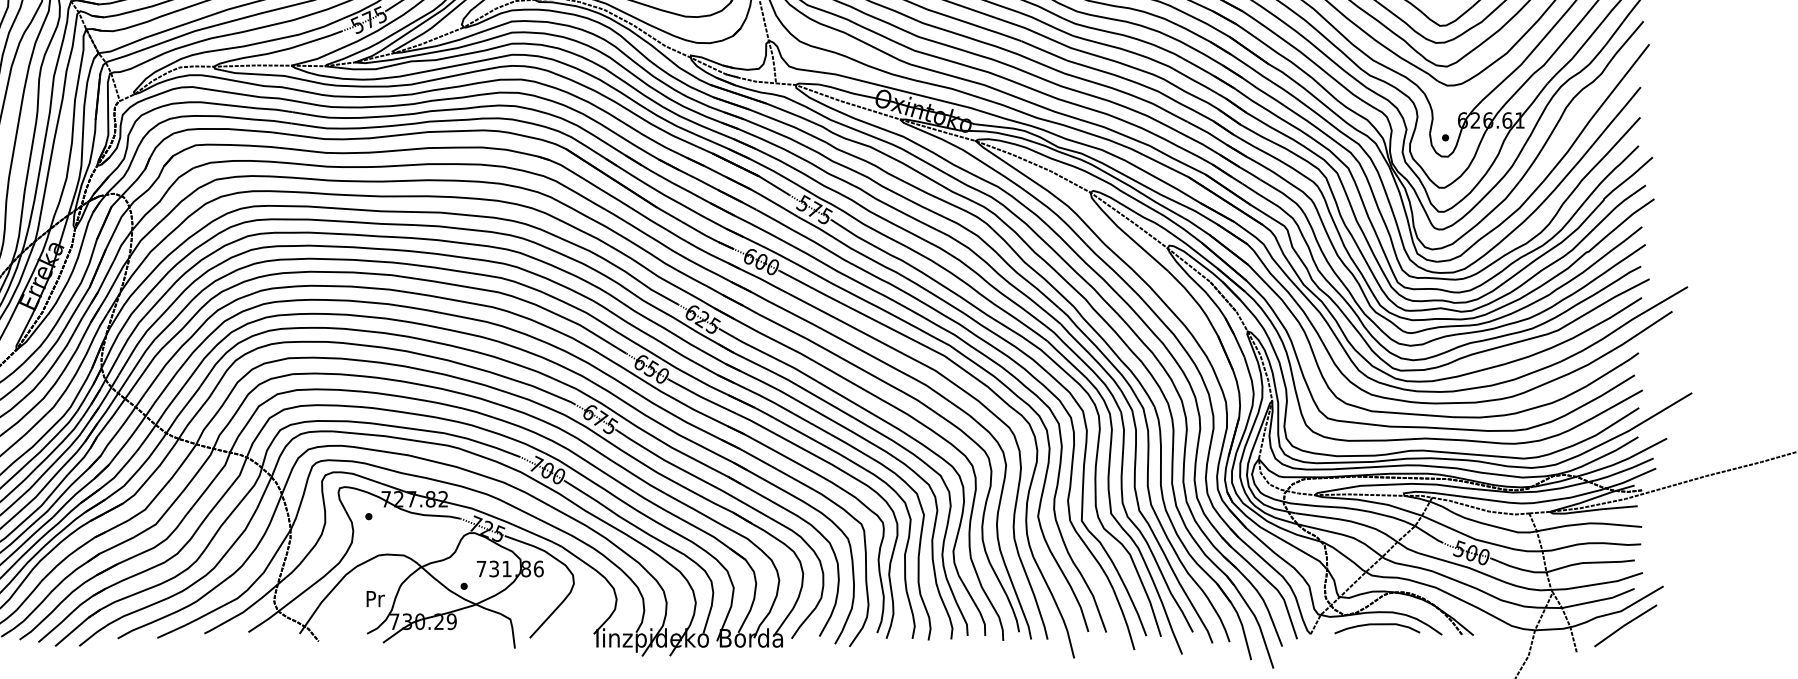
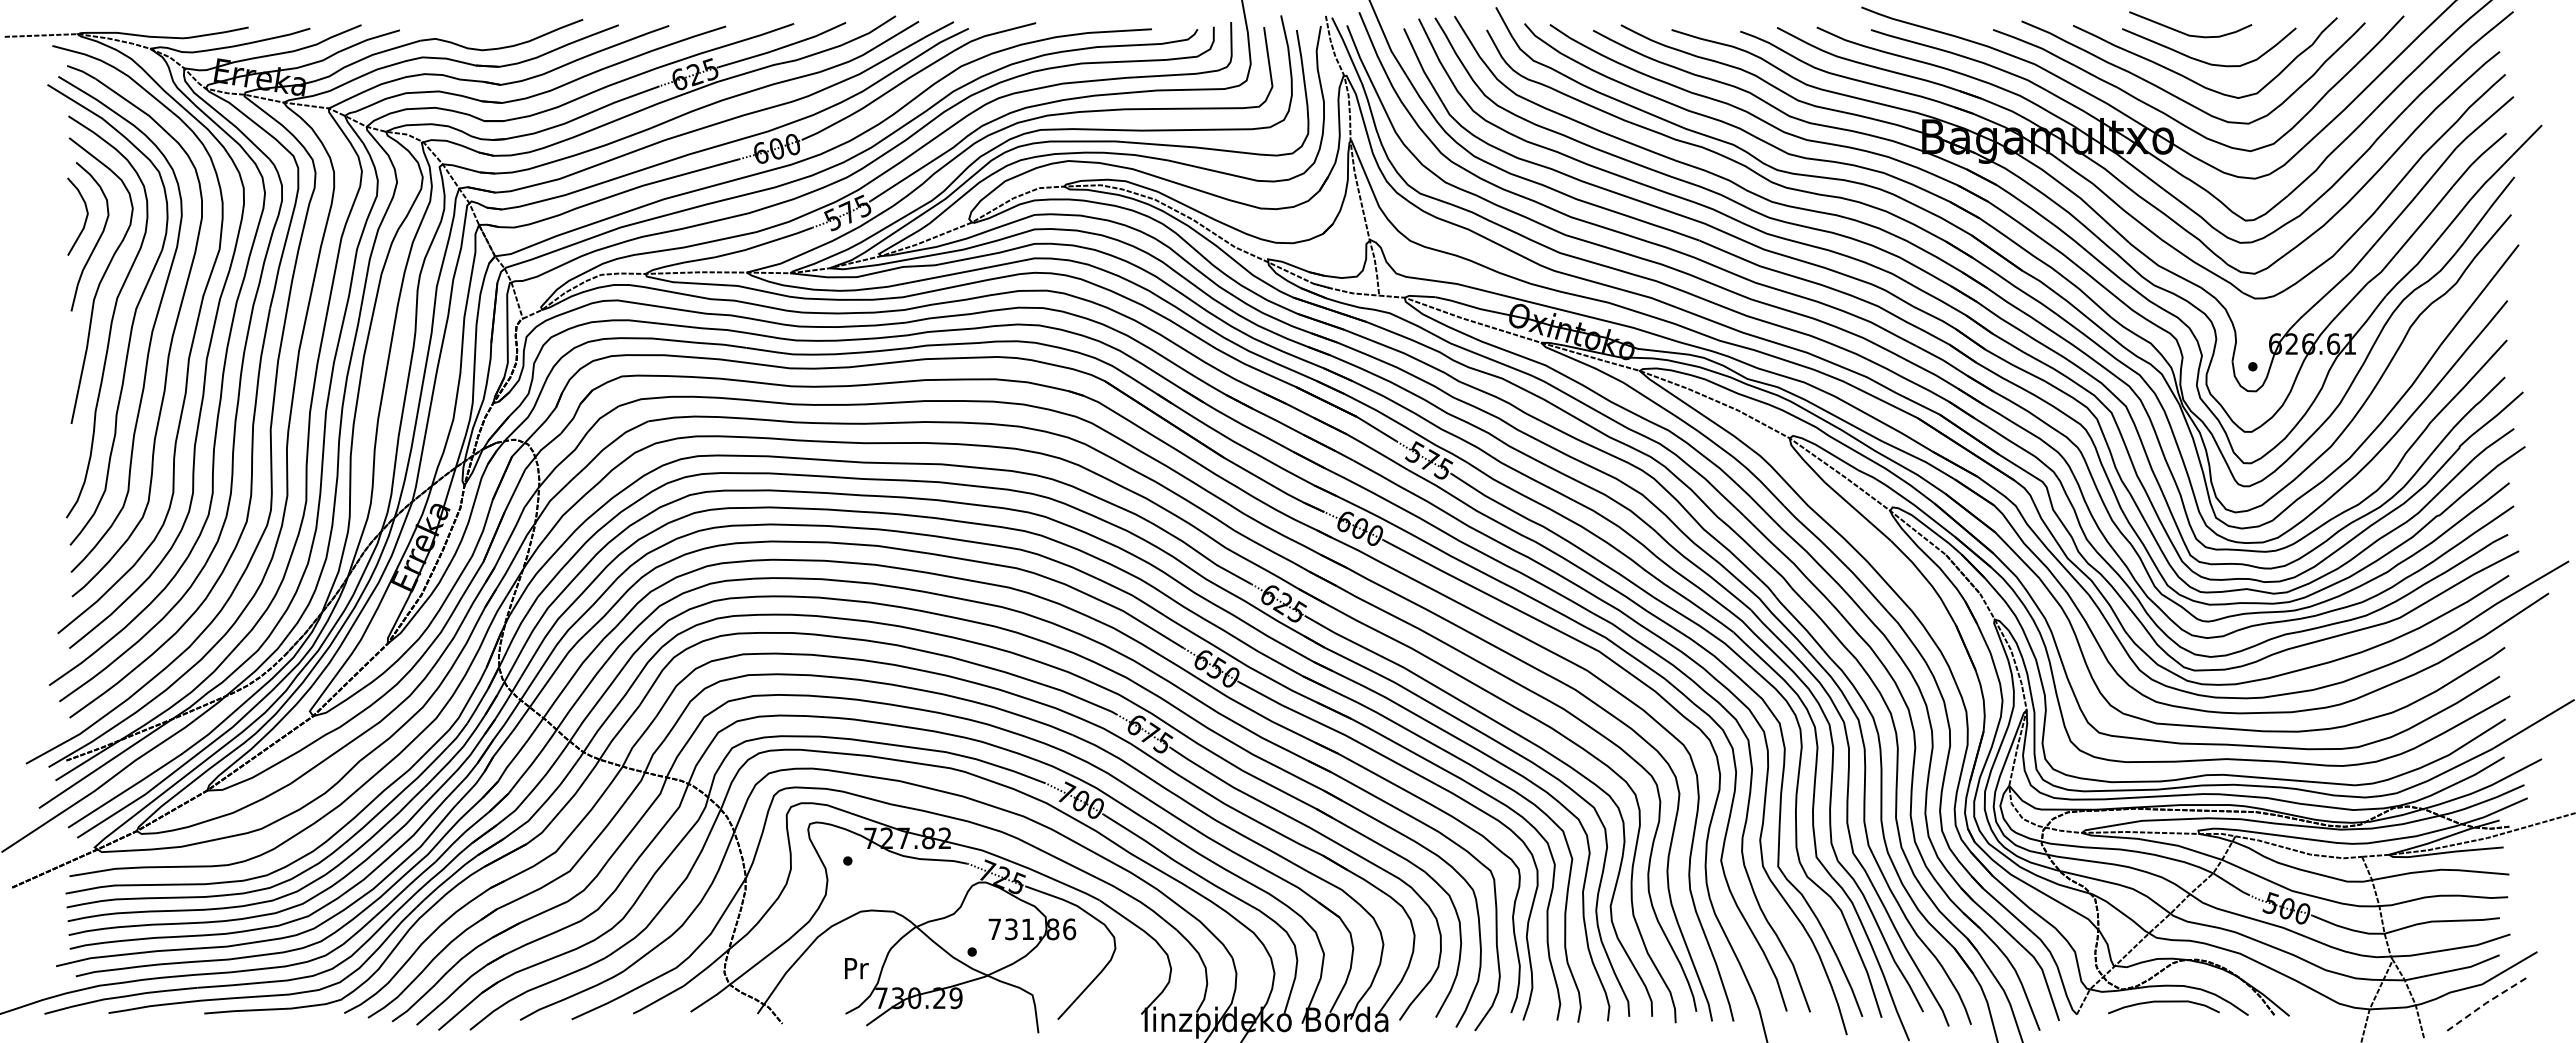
line: (1624, 625) -> (2486, 1002), solid -> dashed

